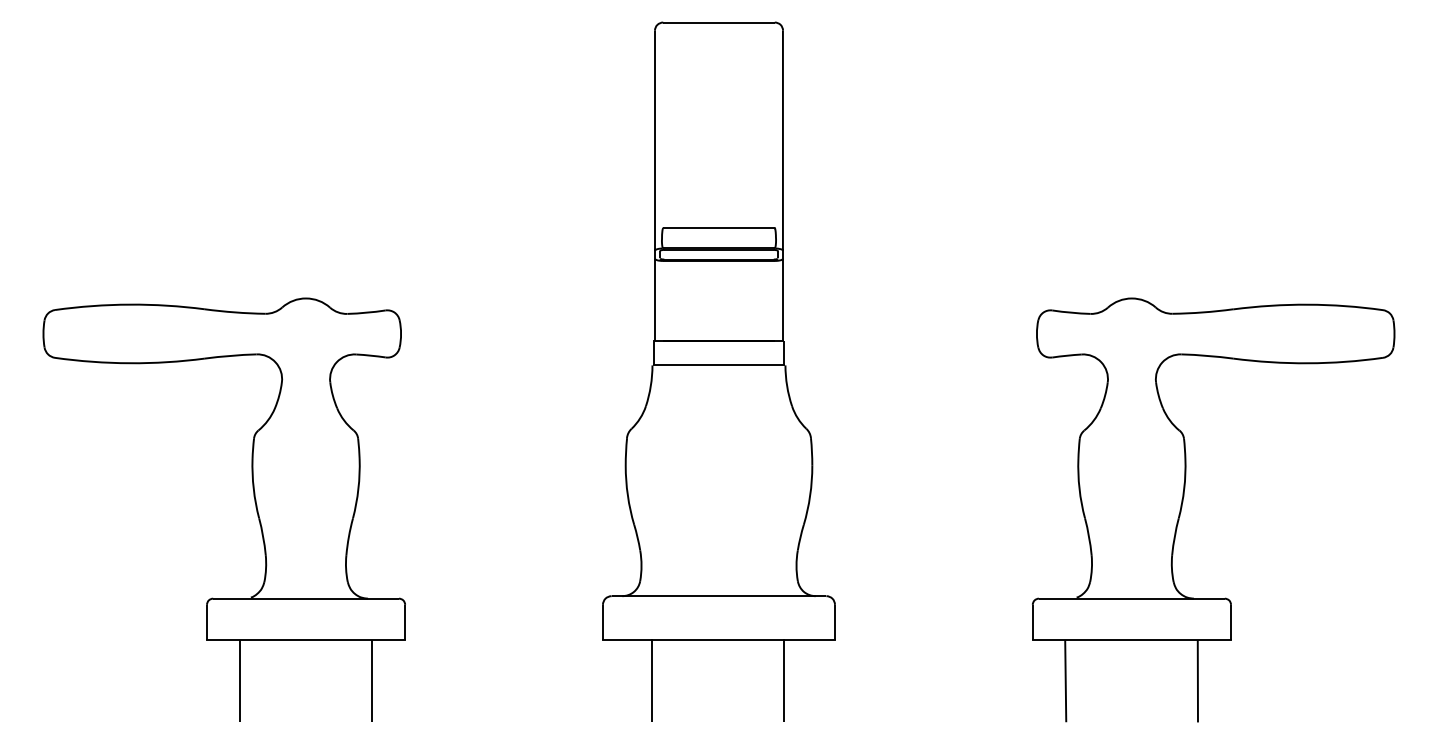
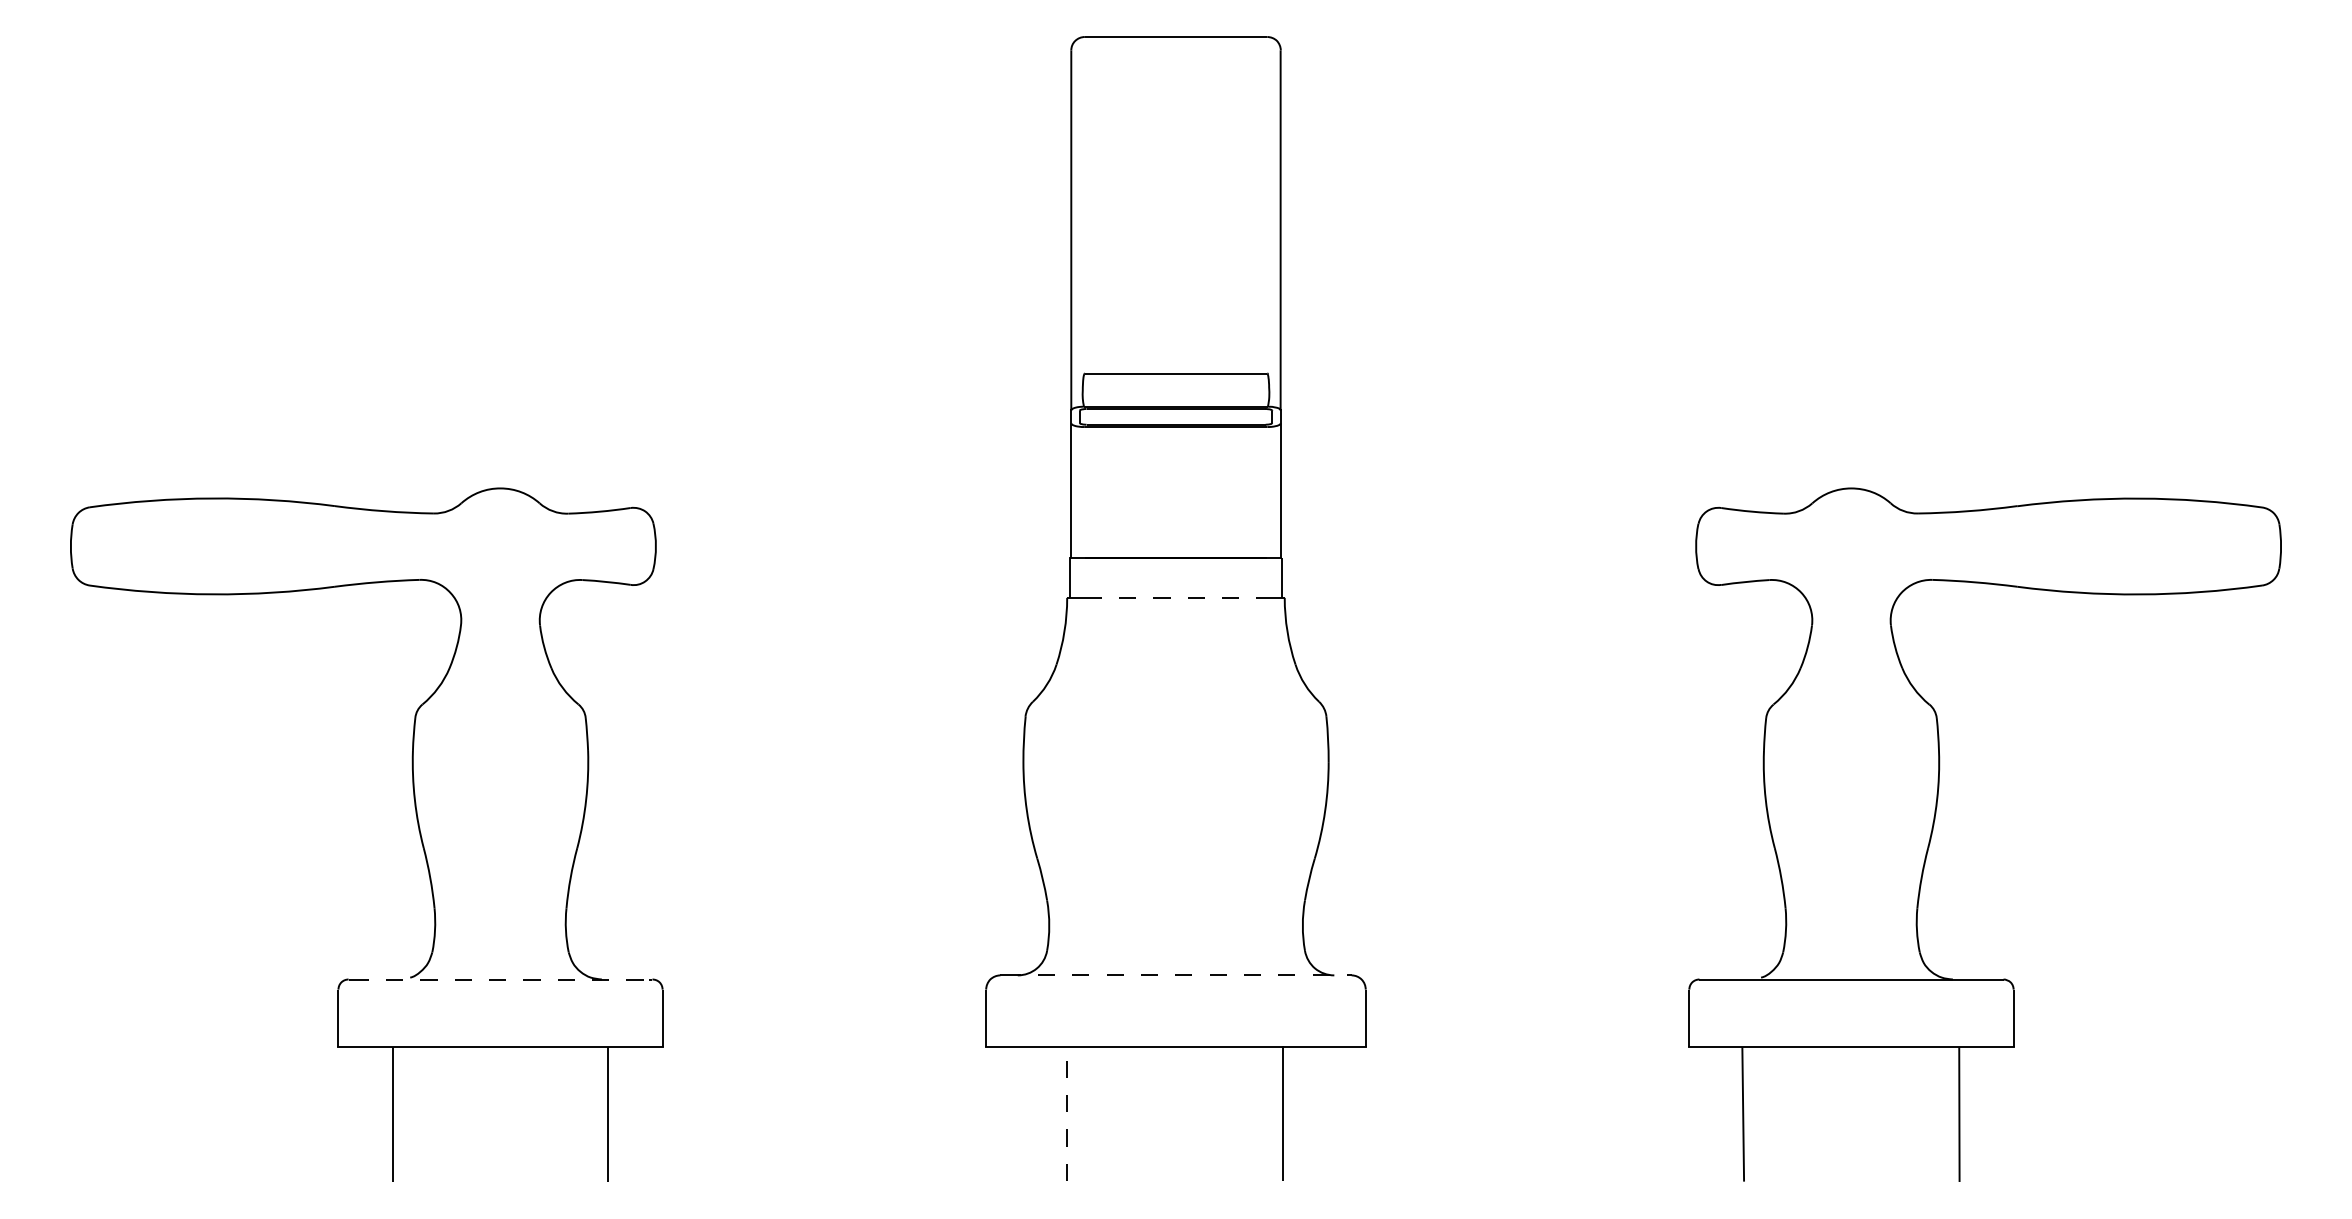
line: (719, 365) -> (1176, 598), solid -> dashed
line: (719, 596) -> (1176, 975), solid -> dashed
line: (306, 598) -> (501, 979), solid -> dashed
line: (652, 680) -> (1067, 1113), solid -> dashed

